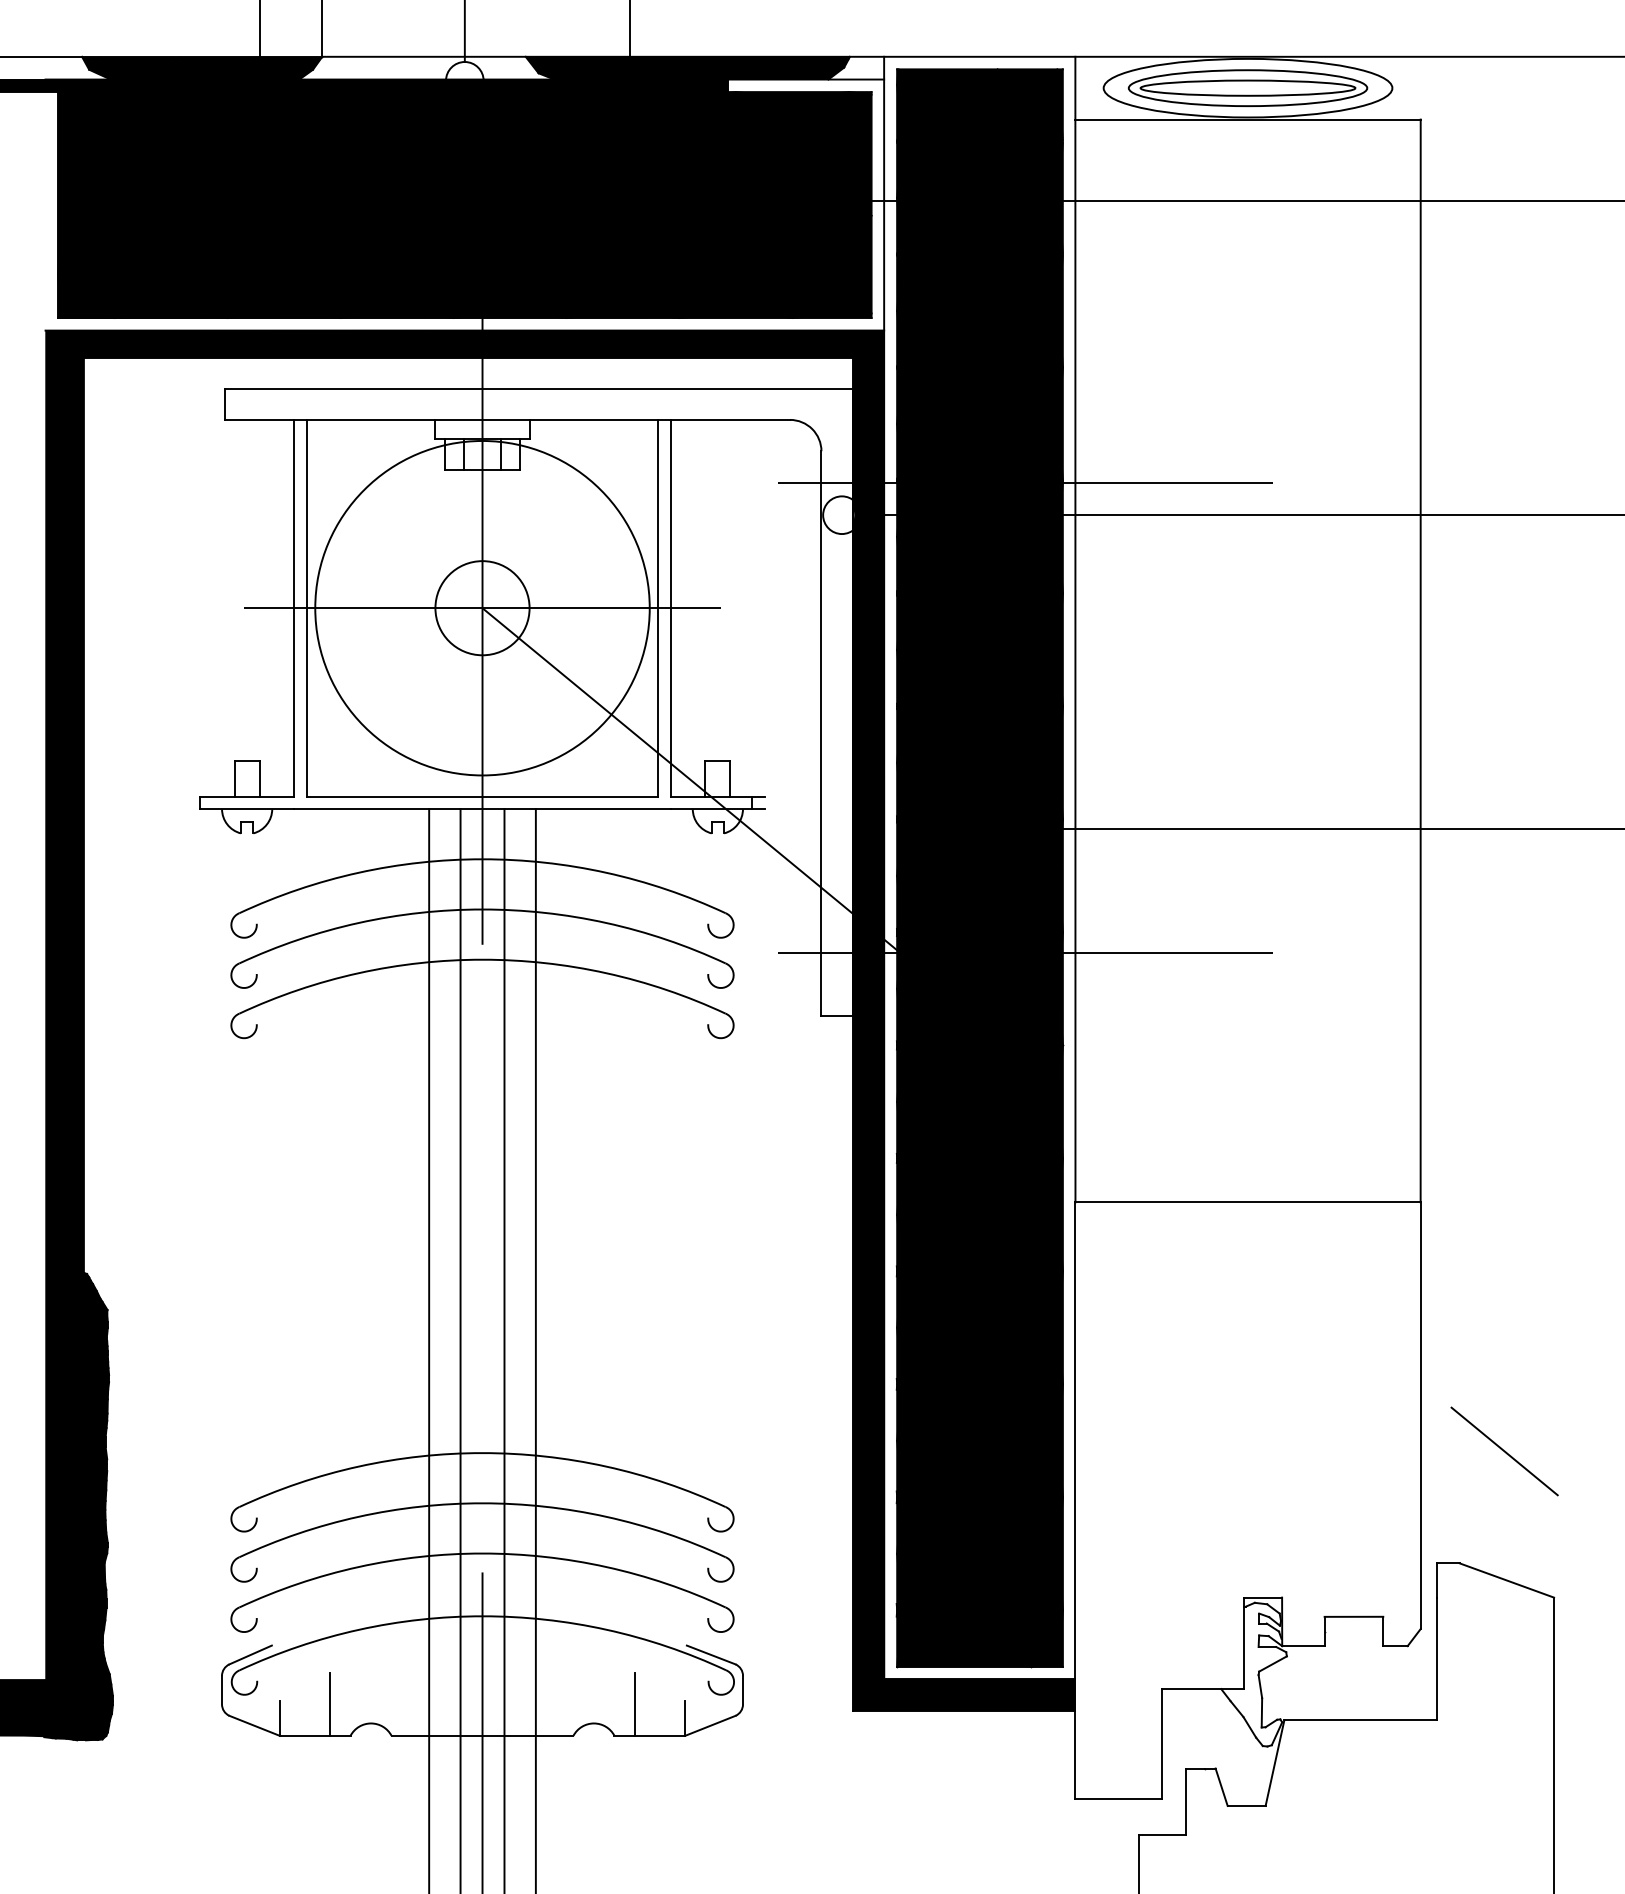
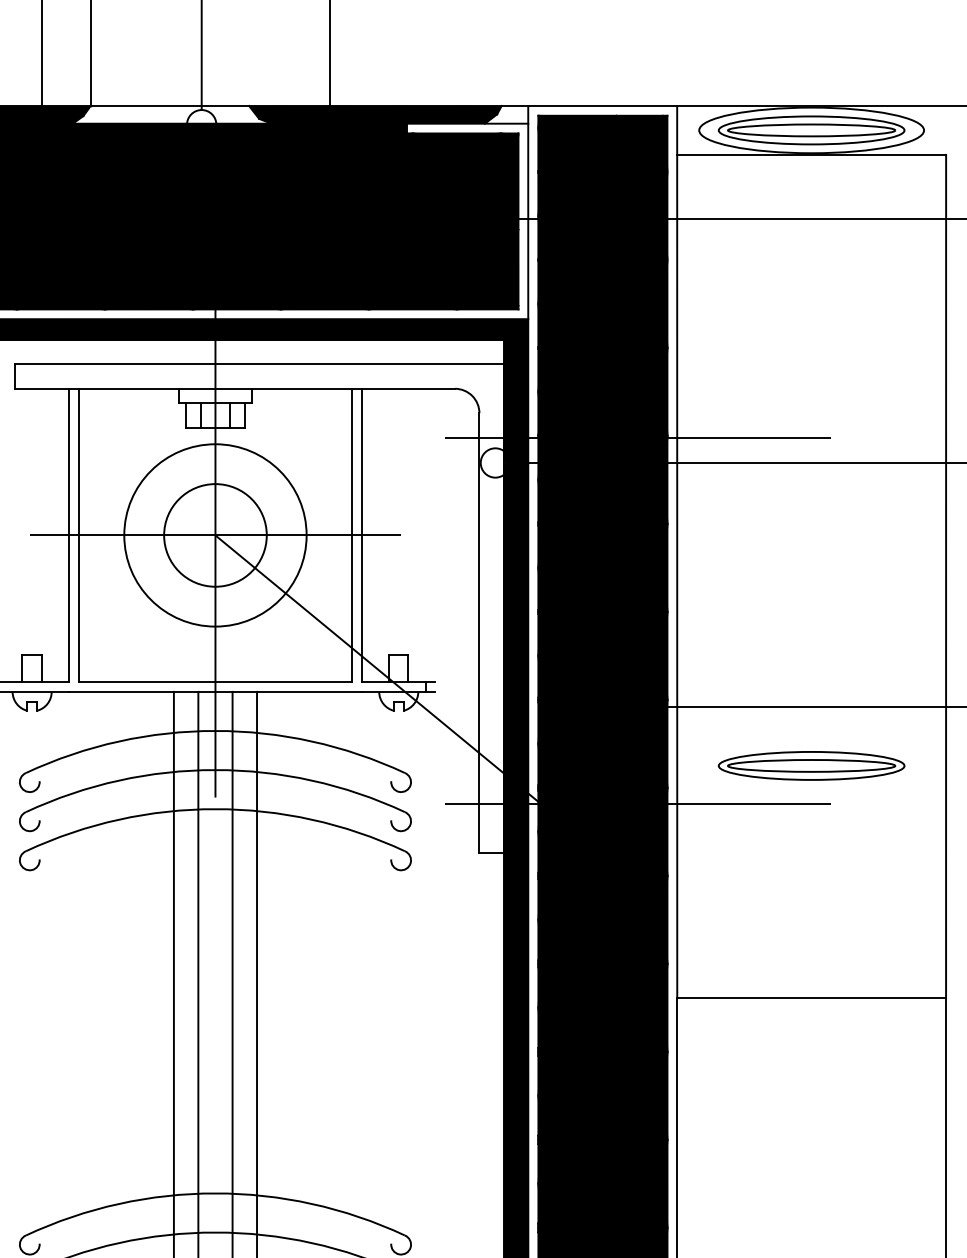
circle: (482, 607) -> (215, 534), size x0.7
circle: (482, 608) -> (215, 535), size x1.4
part: (1247, 903) -> (811, 765), added

